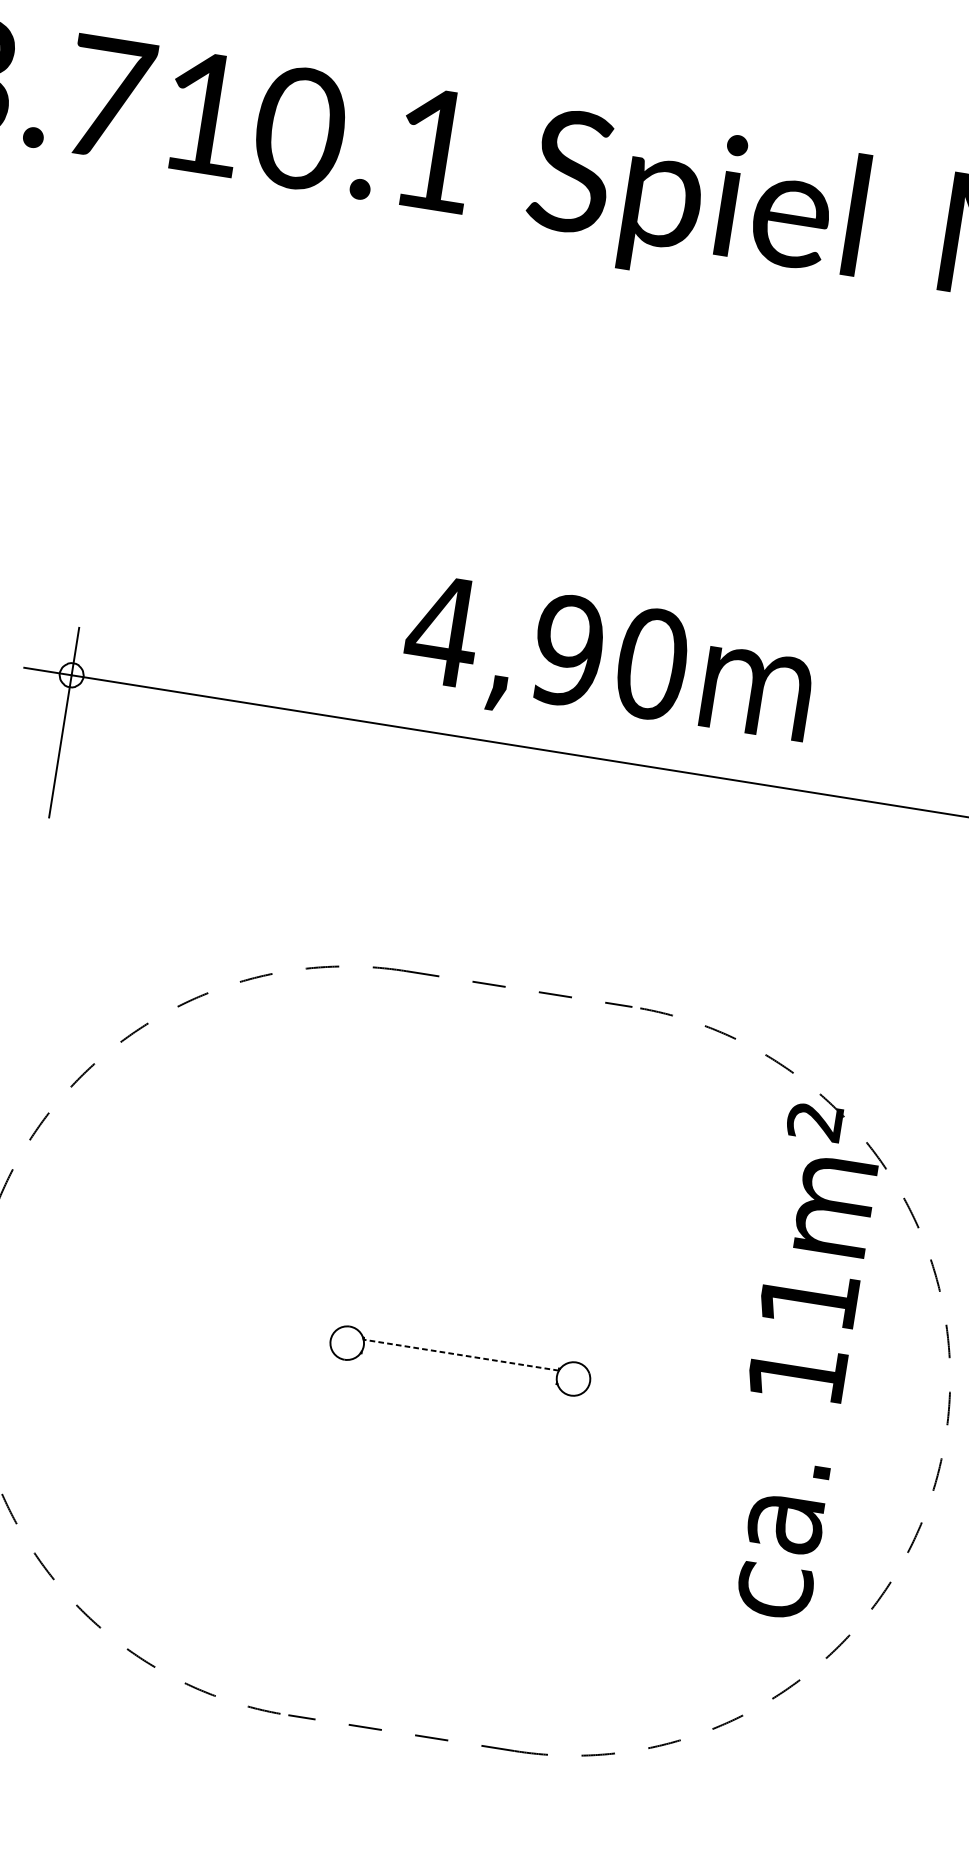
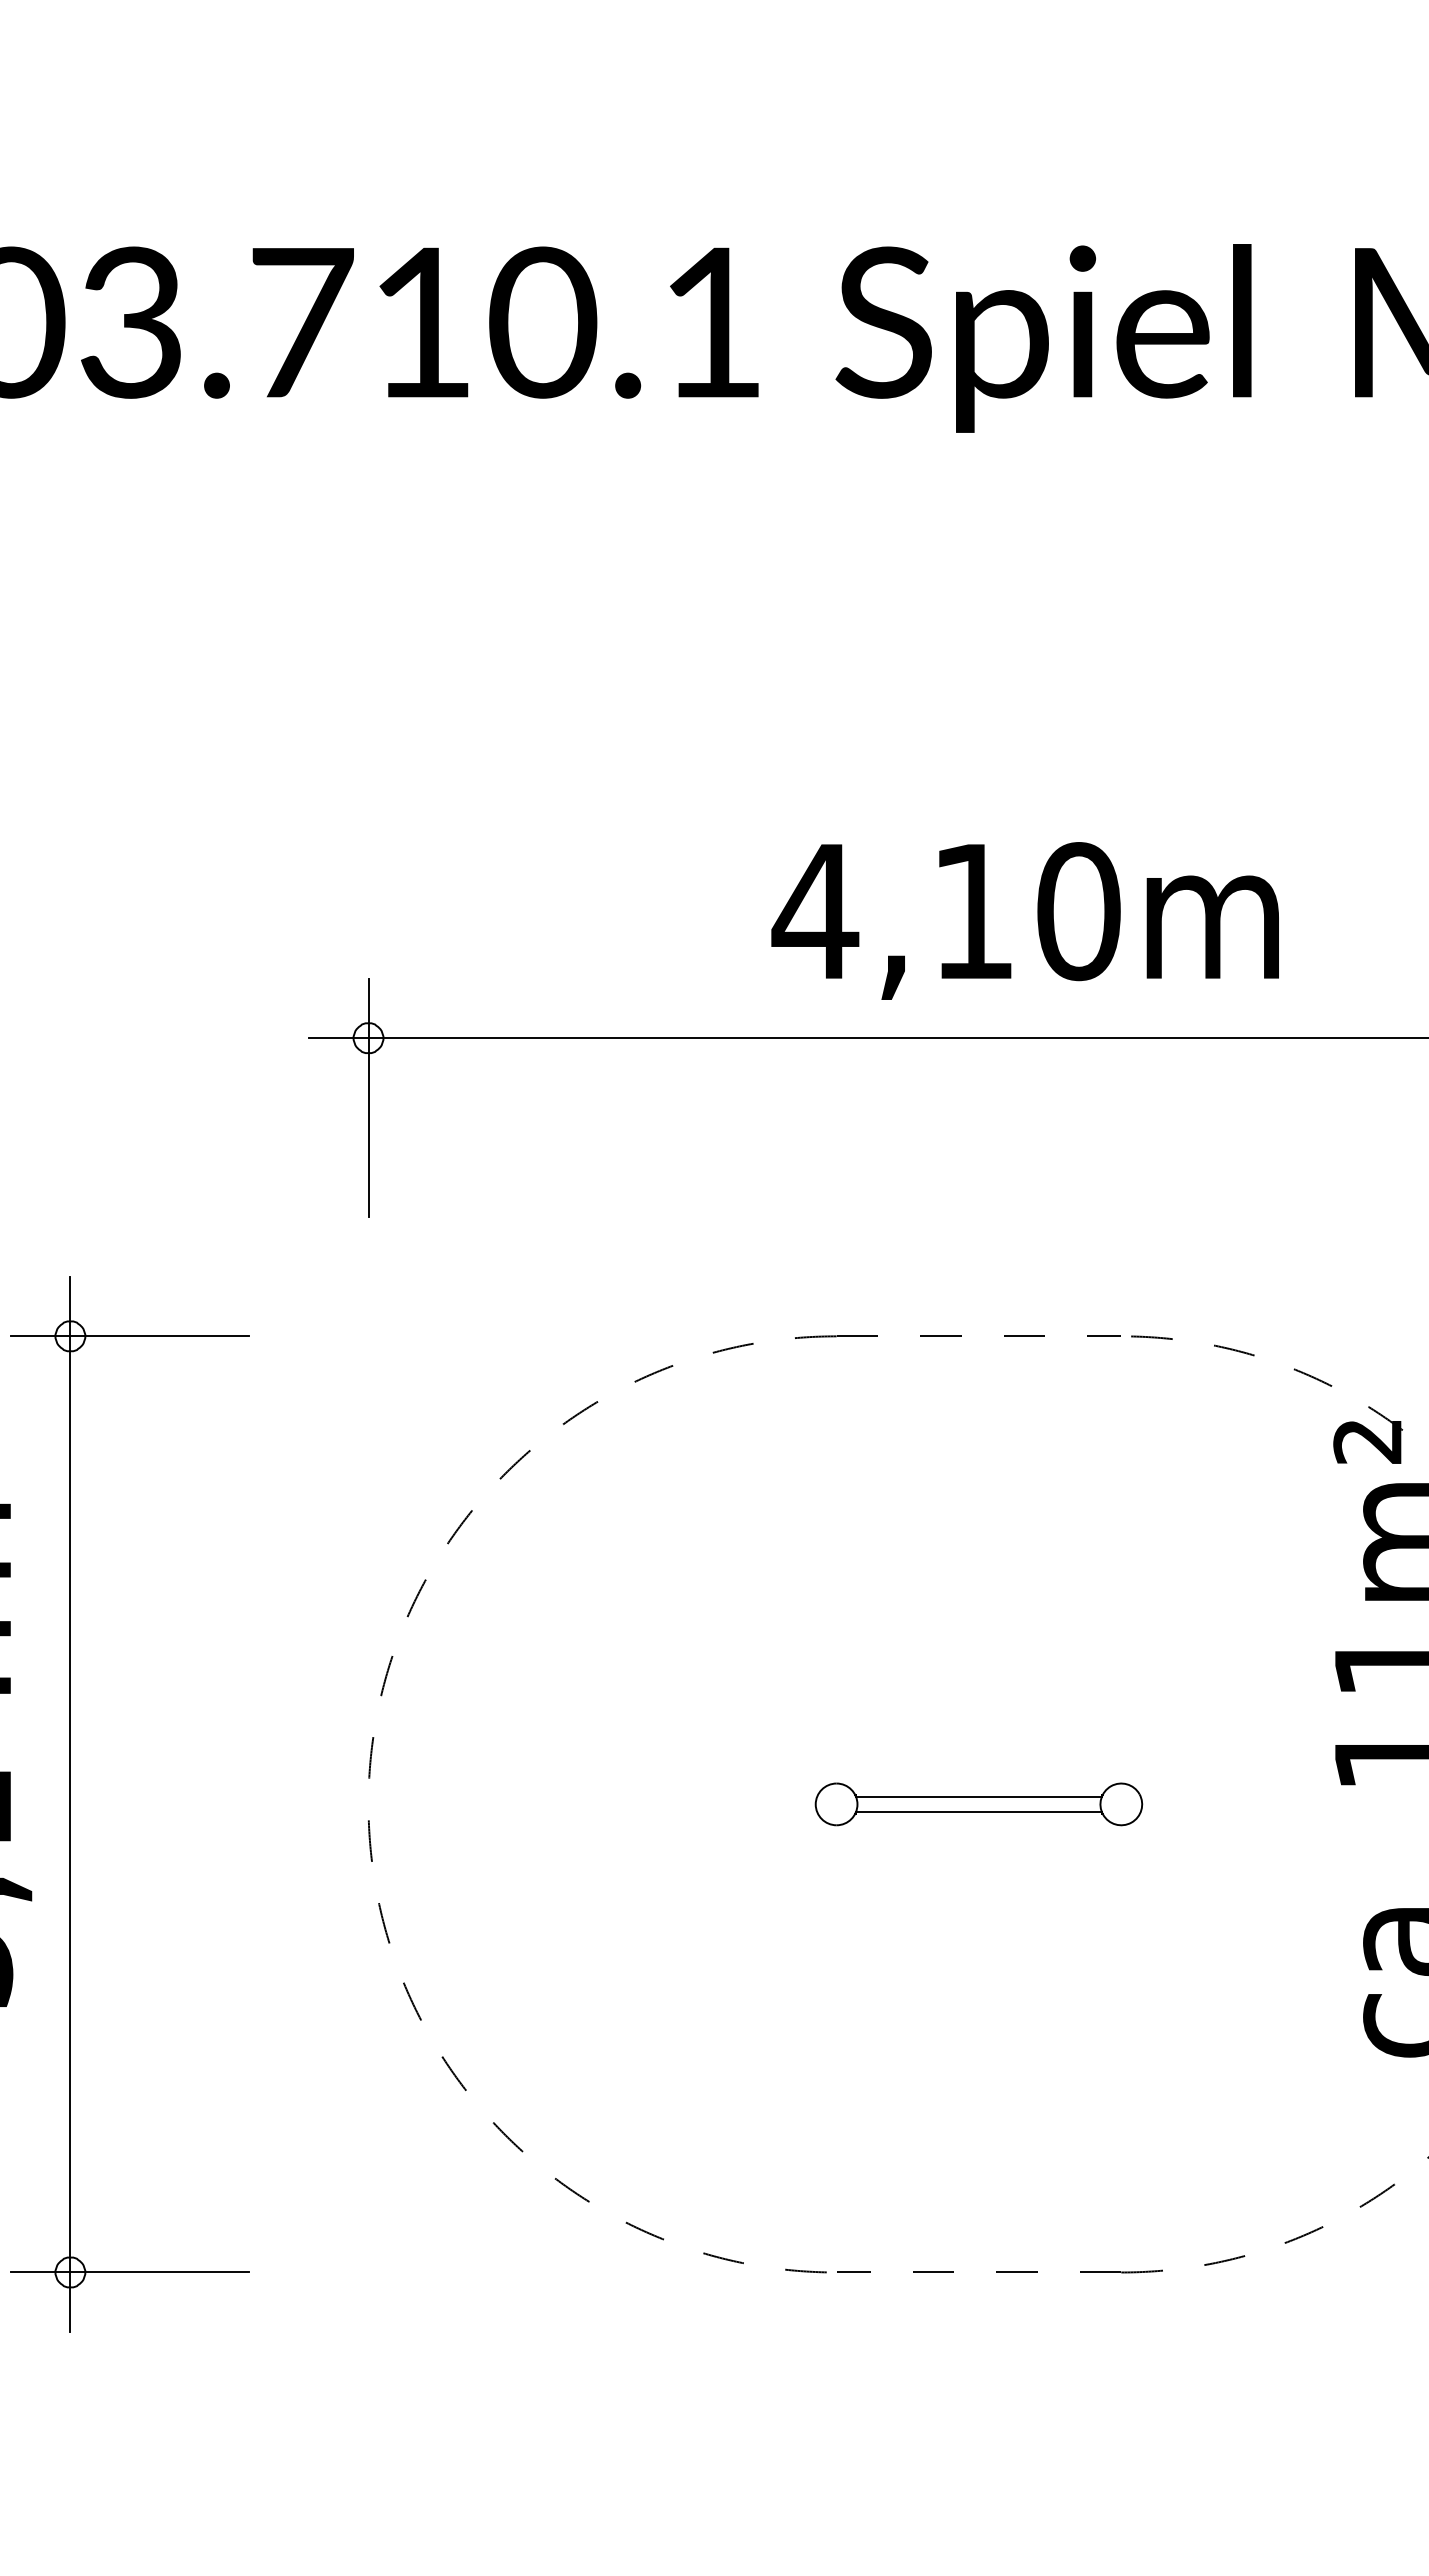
text: (567, 650) -> (972, 911), 4,90m -> 4,10m
line: (461, 1354) -> (978, 1796), dashed -> solid
line: (459, 1366) -> (978, 1811), added

